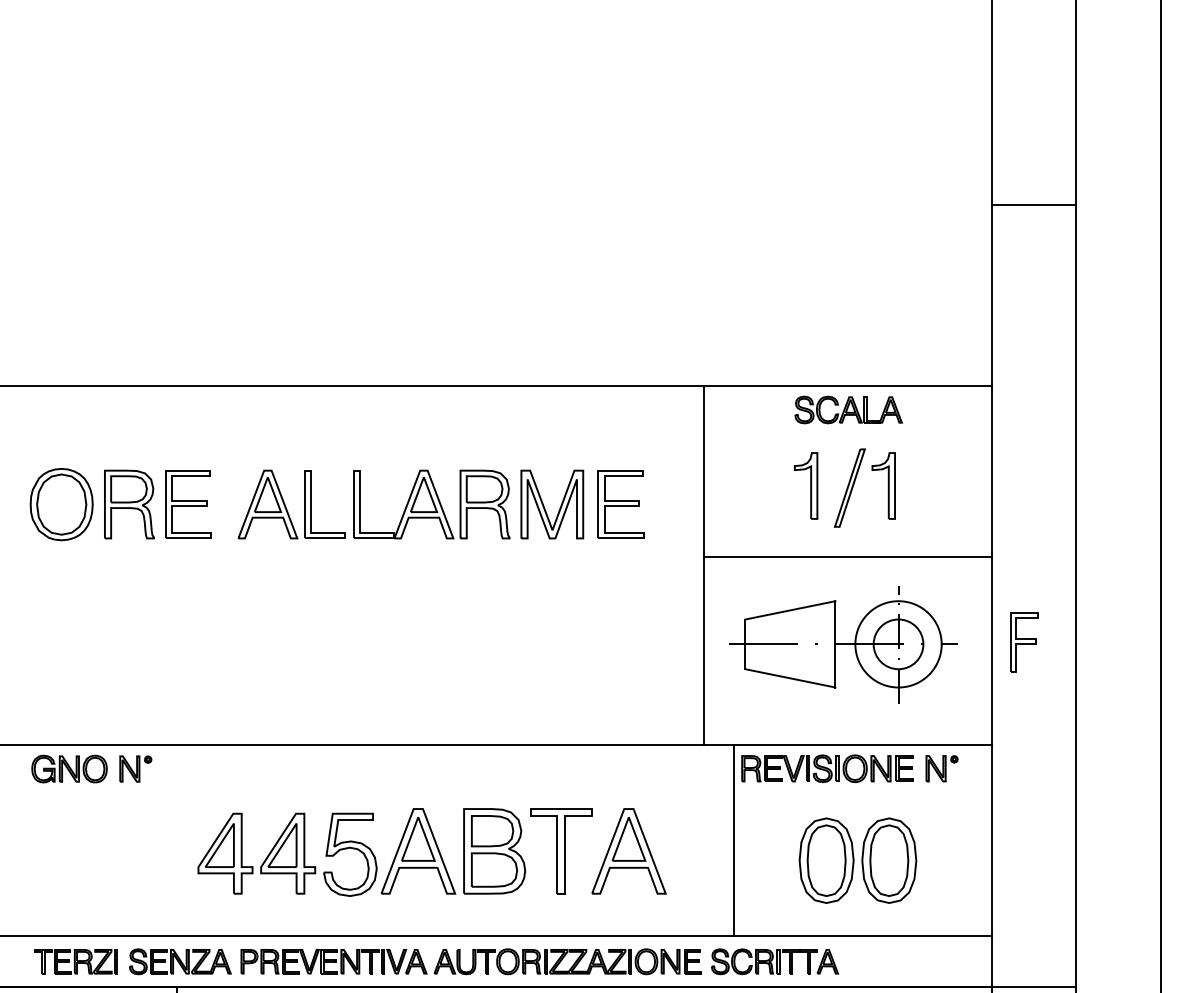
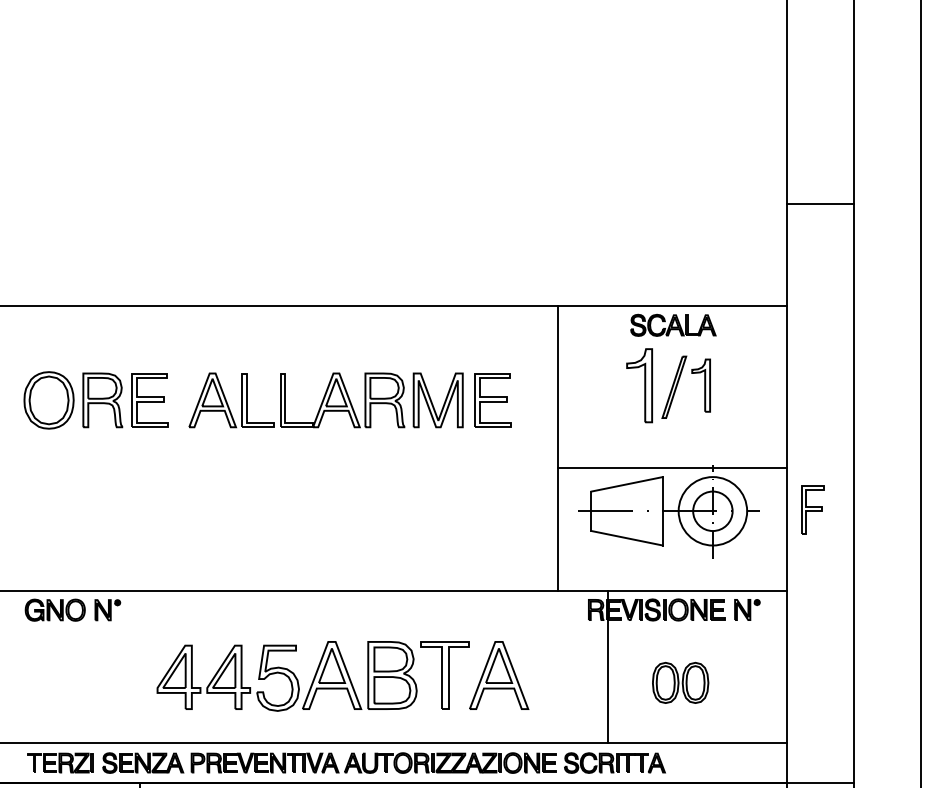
line: (1034, 204) -> (820, 203), moved
part: (805, 485) -> (639, 385), size x1.4
line: (847, 556) -> (672, 467), moved
line: (734, 840) -> (607, 666), moved
part: (857, 860) -> (680, 682), size x0.6

